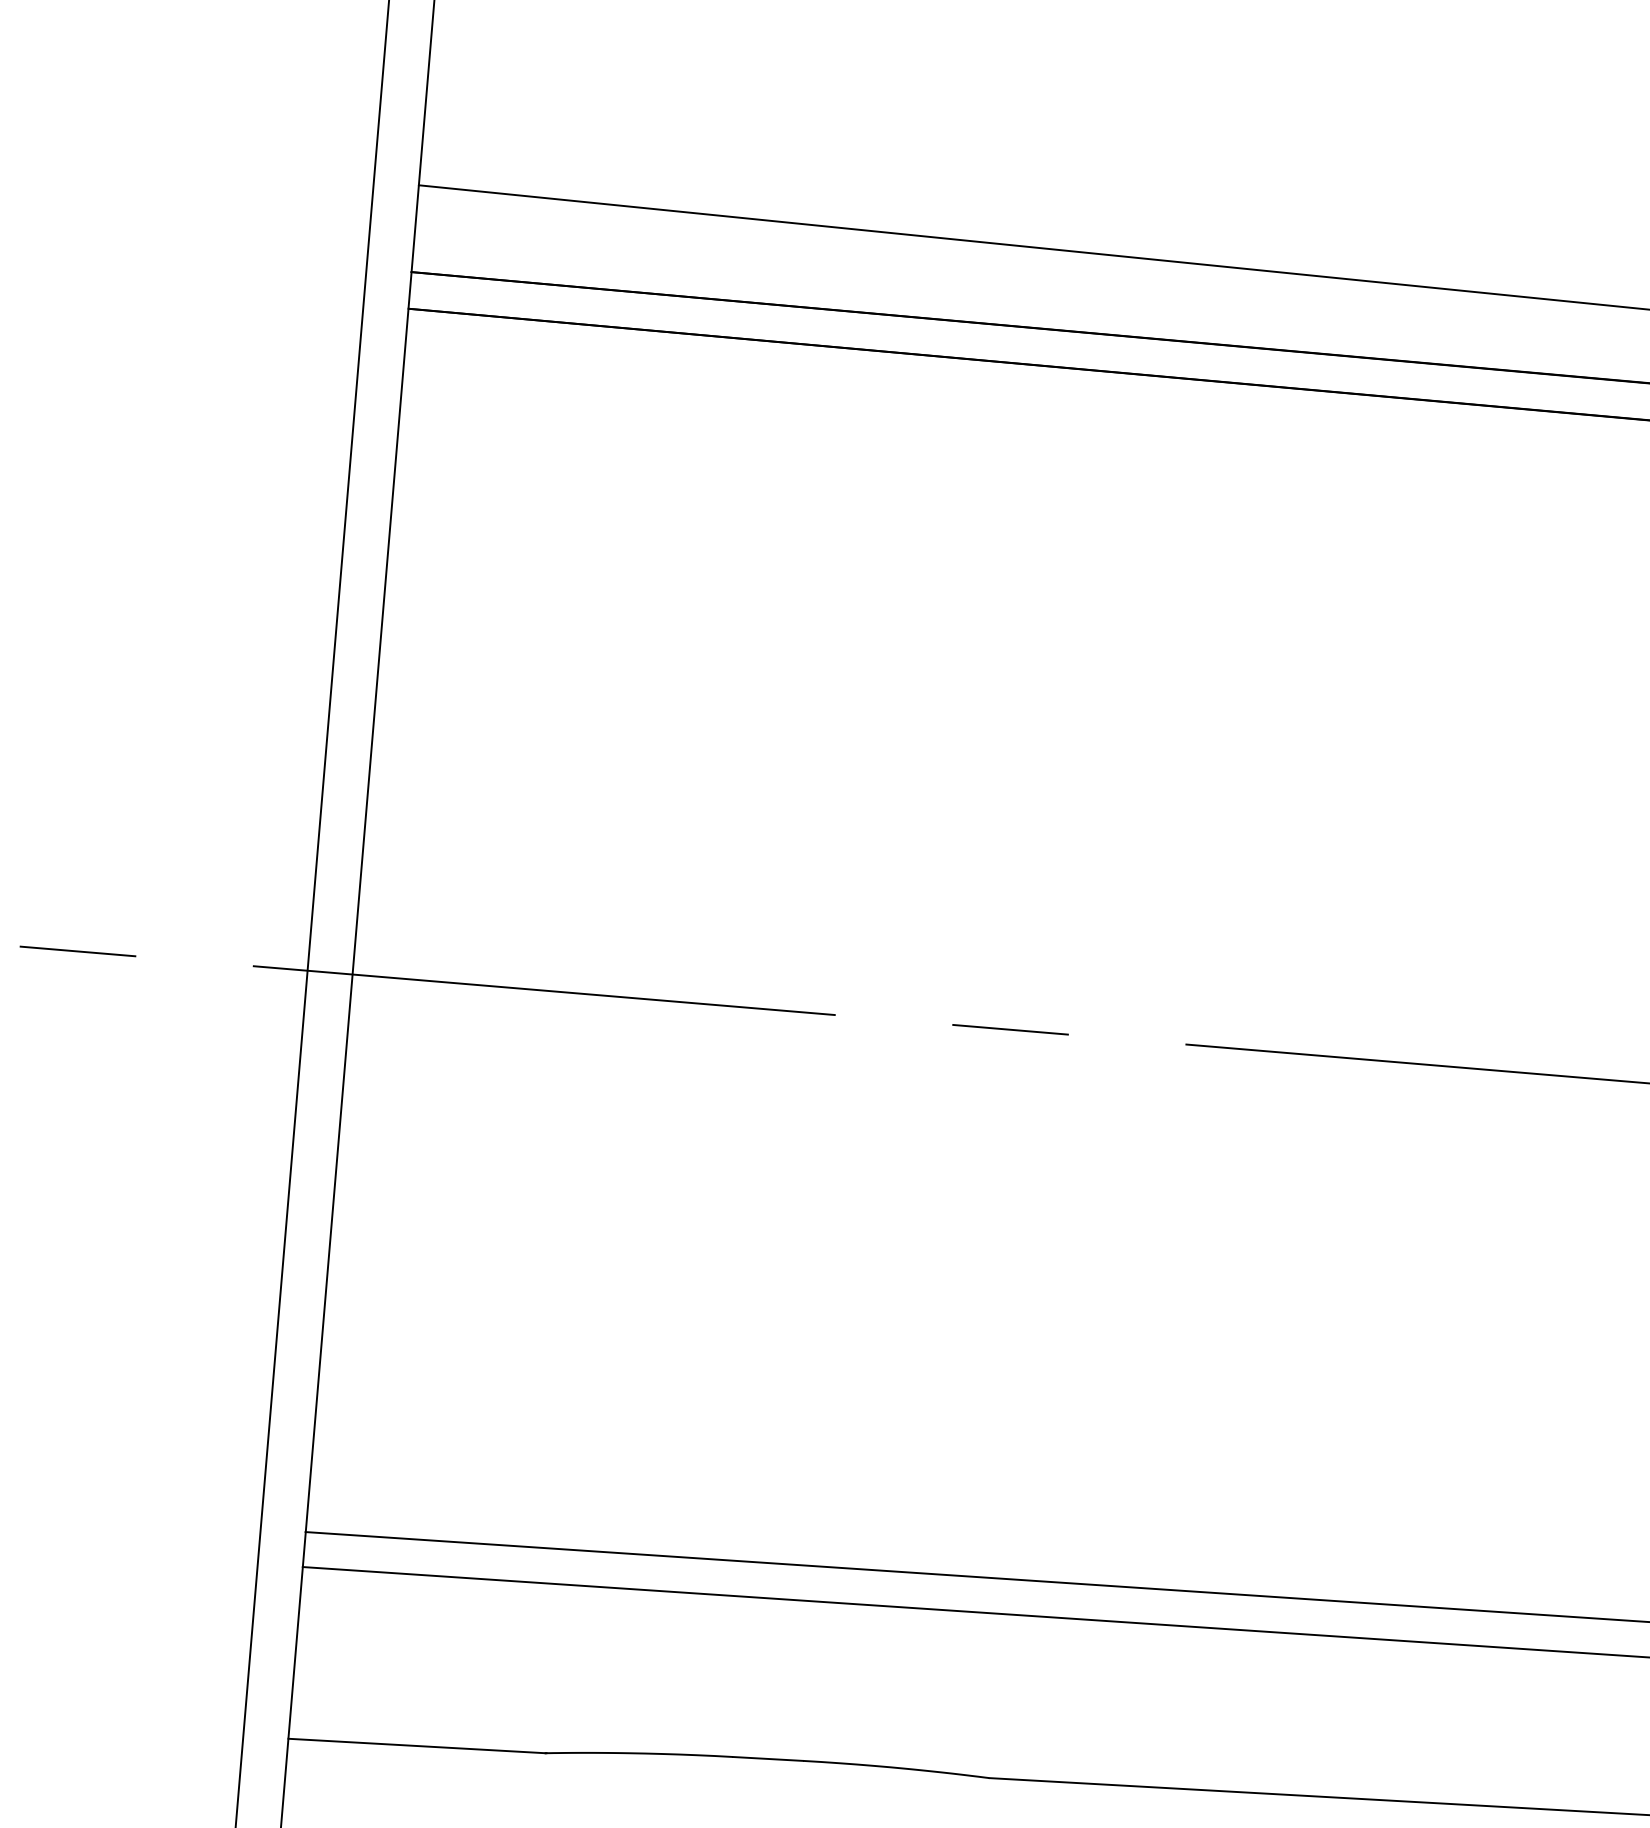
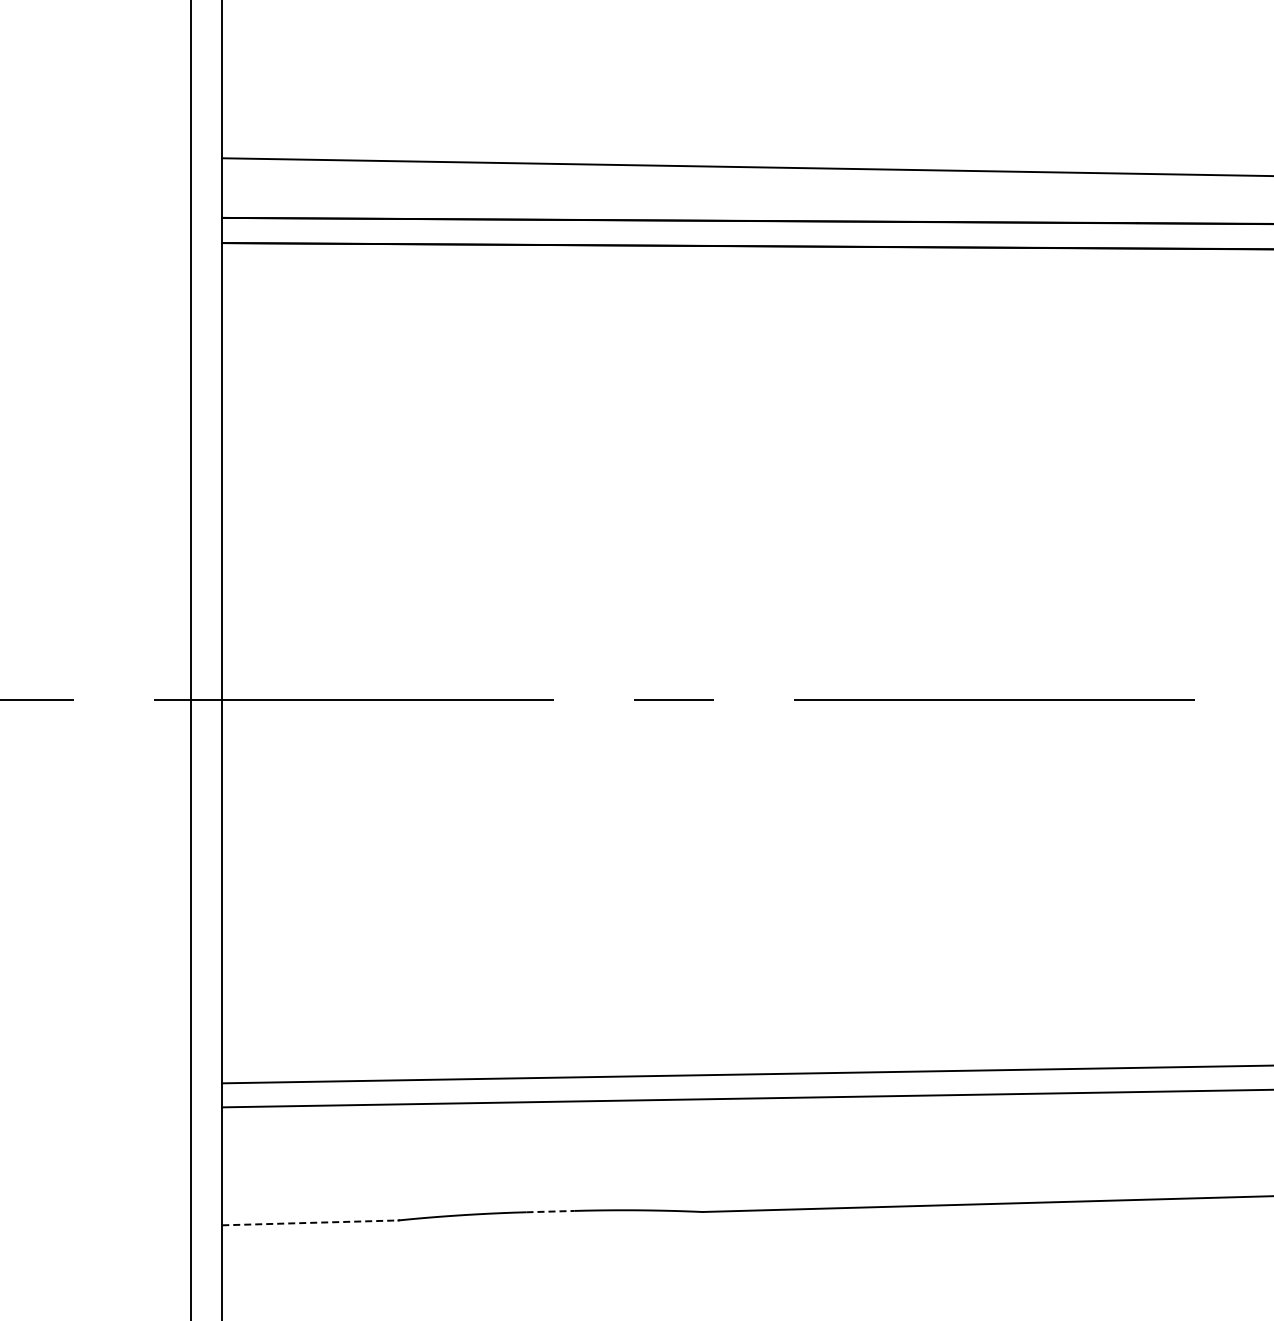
line: (417, 1745) -> (310, 1222), solid -> dashed
line: (769, 1758) -> (551, 1211), solid -> dashed

